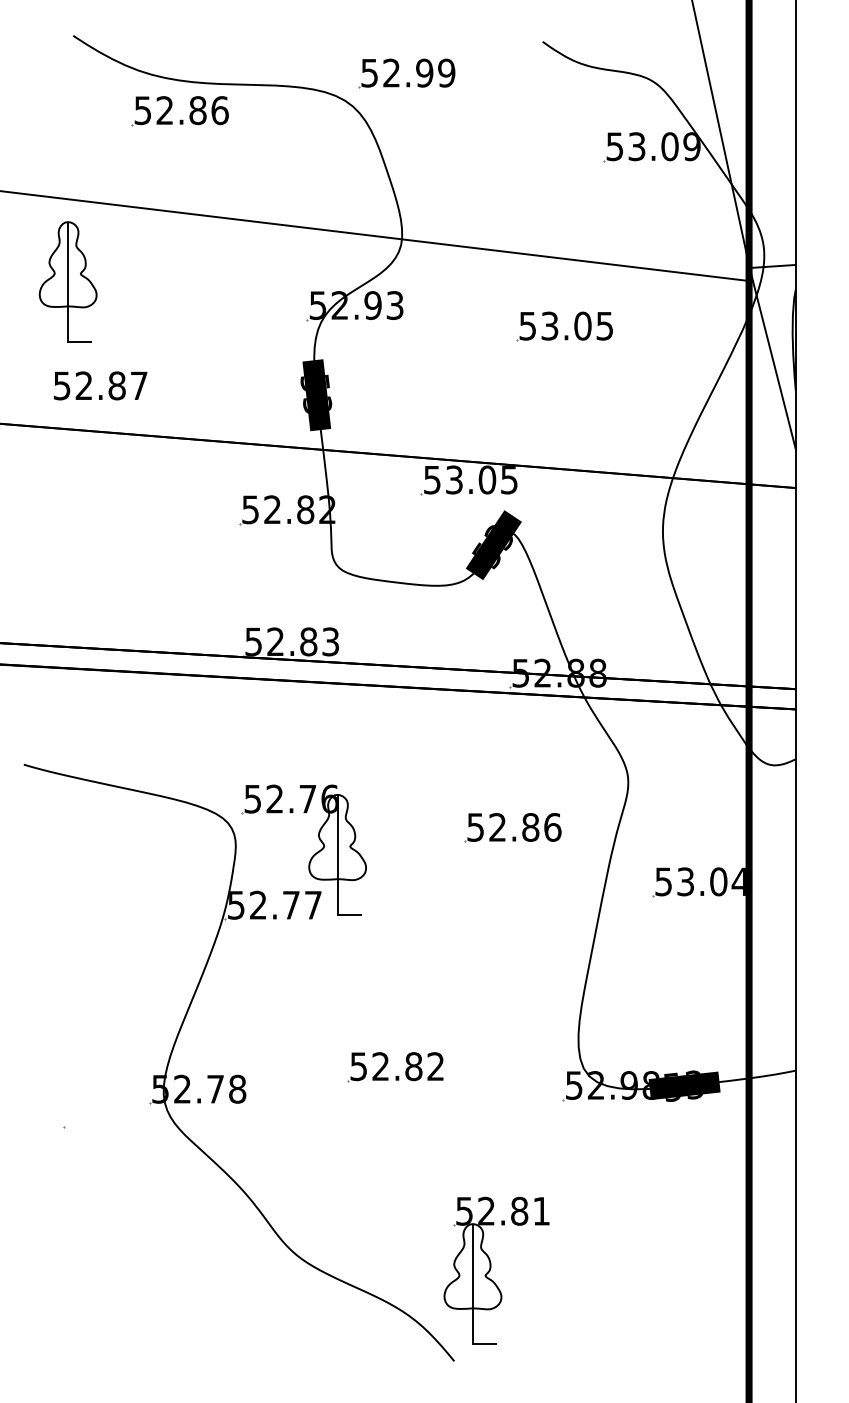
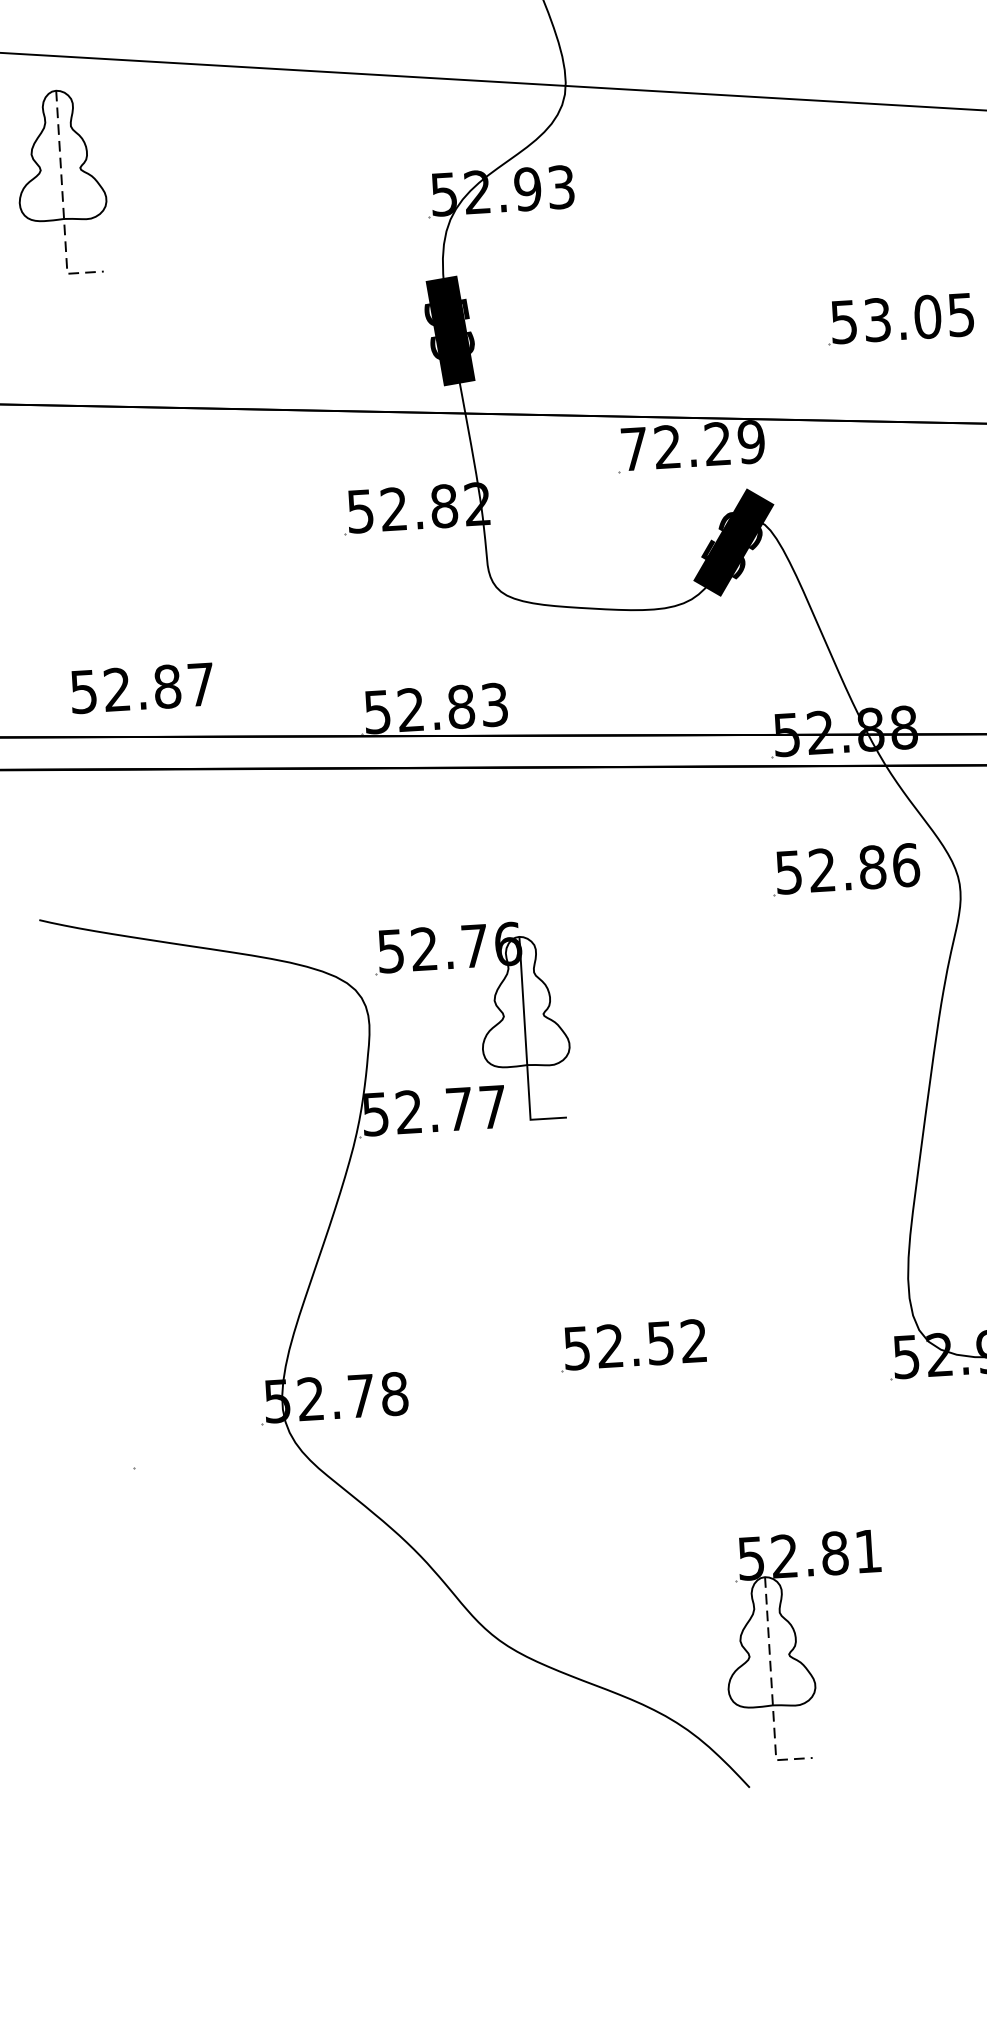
line: (68, 294) -> (63, 200), solid -> dashed
part: (557, 328) -> (889, 322), moved
text: (100, 385) -> (142, 687), moved
text: (470, 479) -> (692, 444), 53.05 -> 72.29
part: (504, 824) -> (832, 865), moved
text: (413, 1066) -> (660, 1343), 52.82 -> 52.52
line: (472, 1296) -> (771, 1687), solid -> dashed

